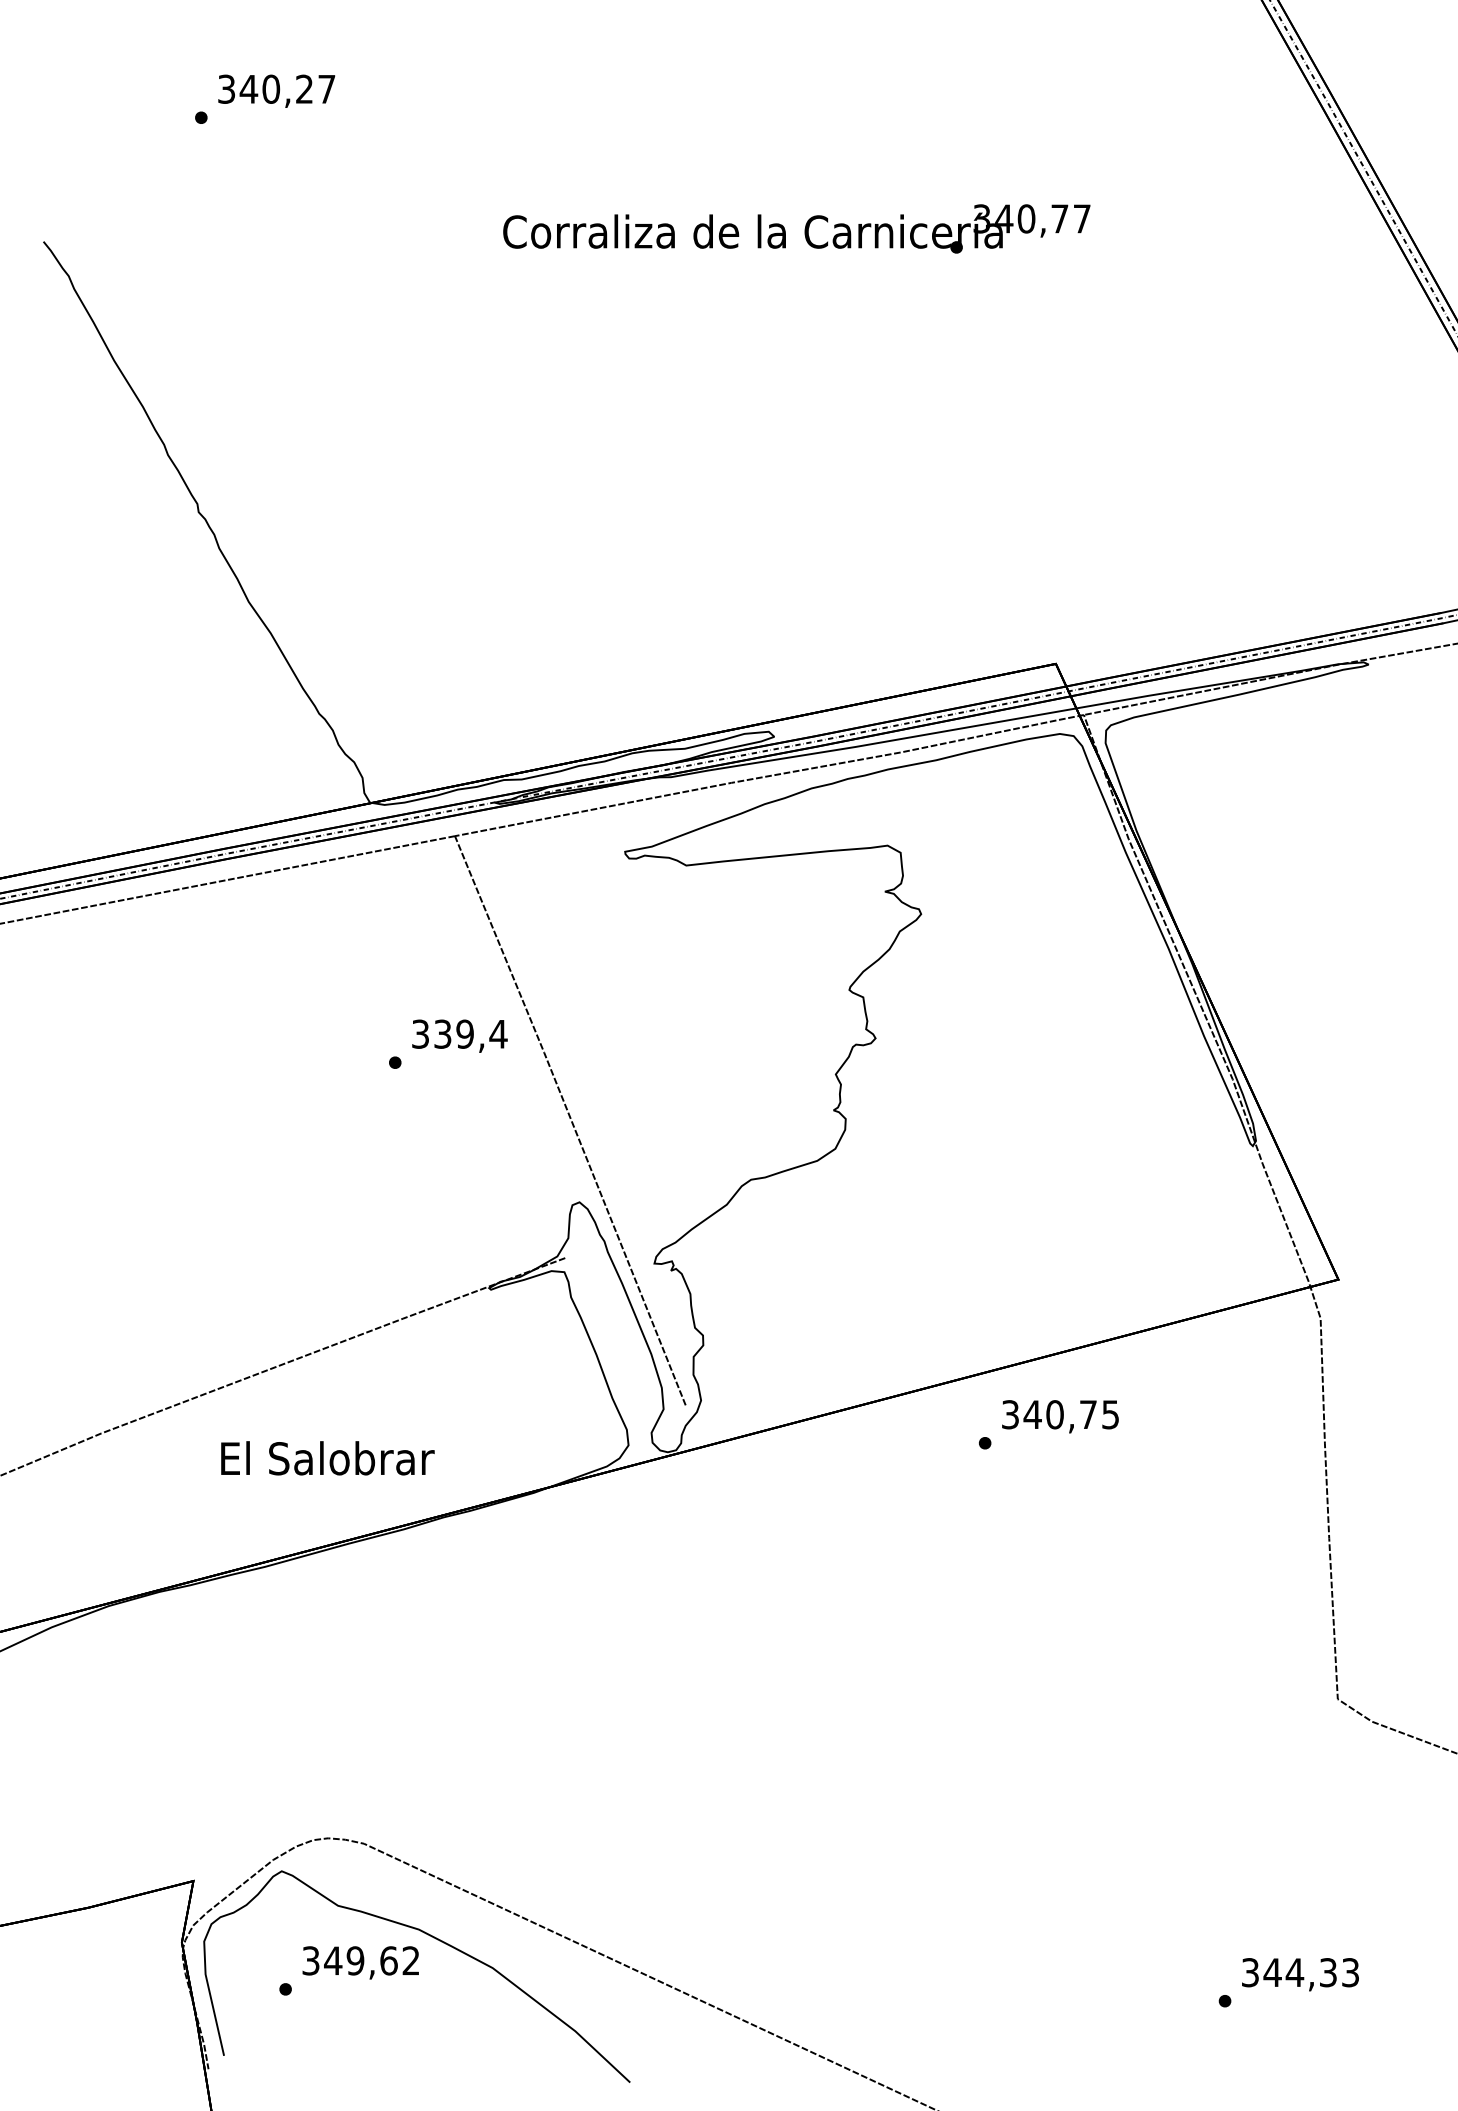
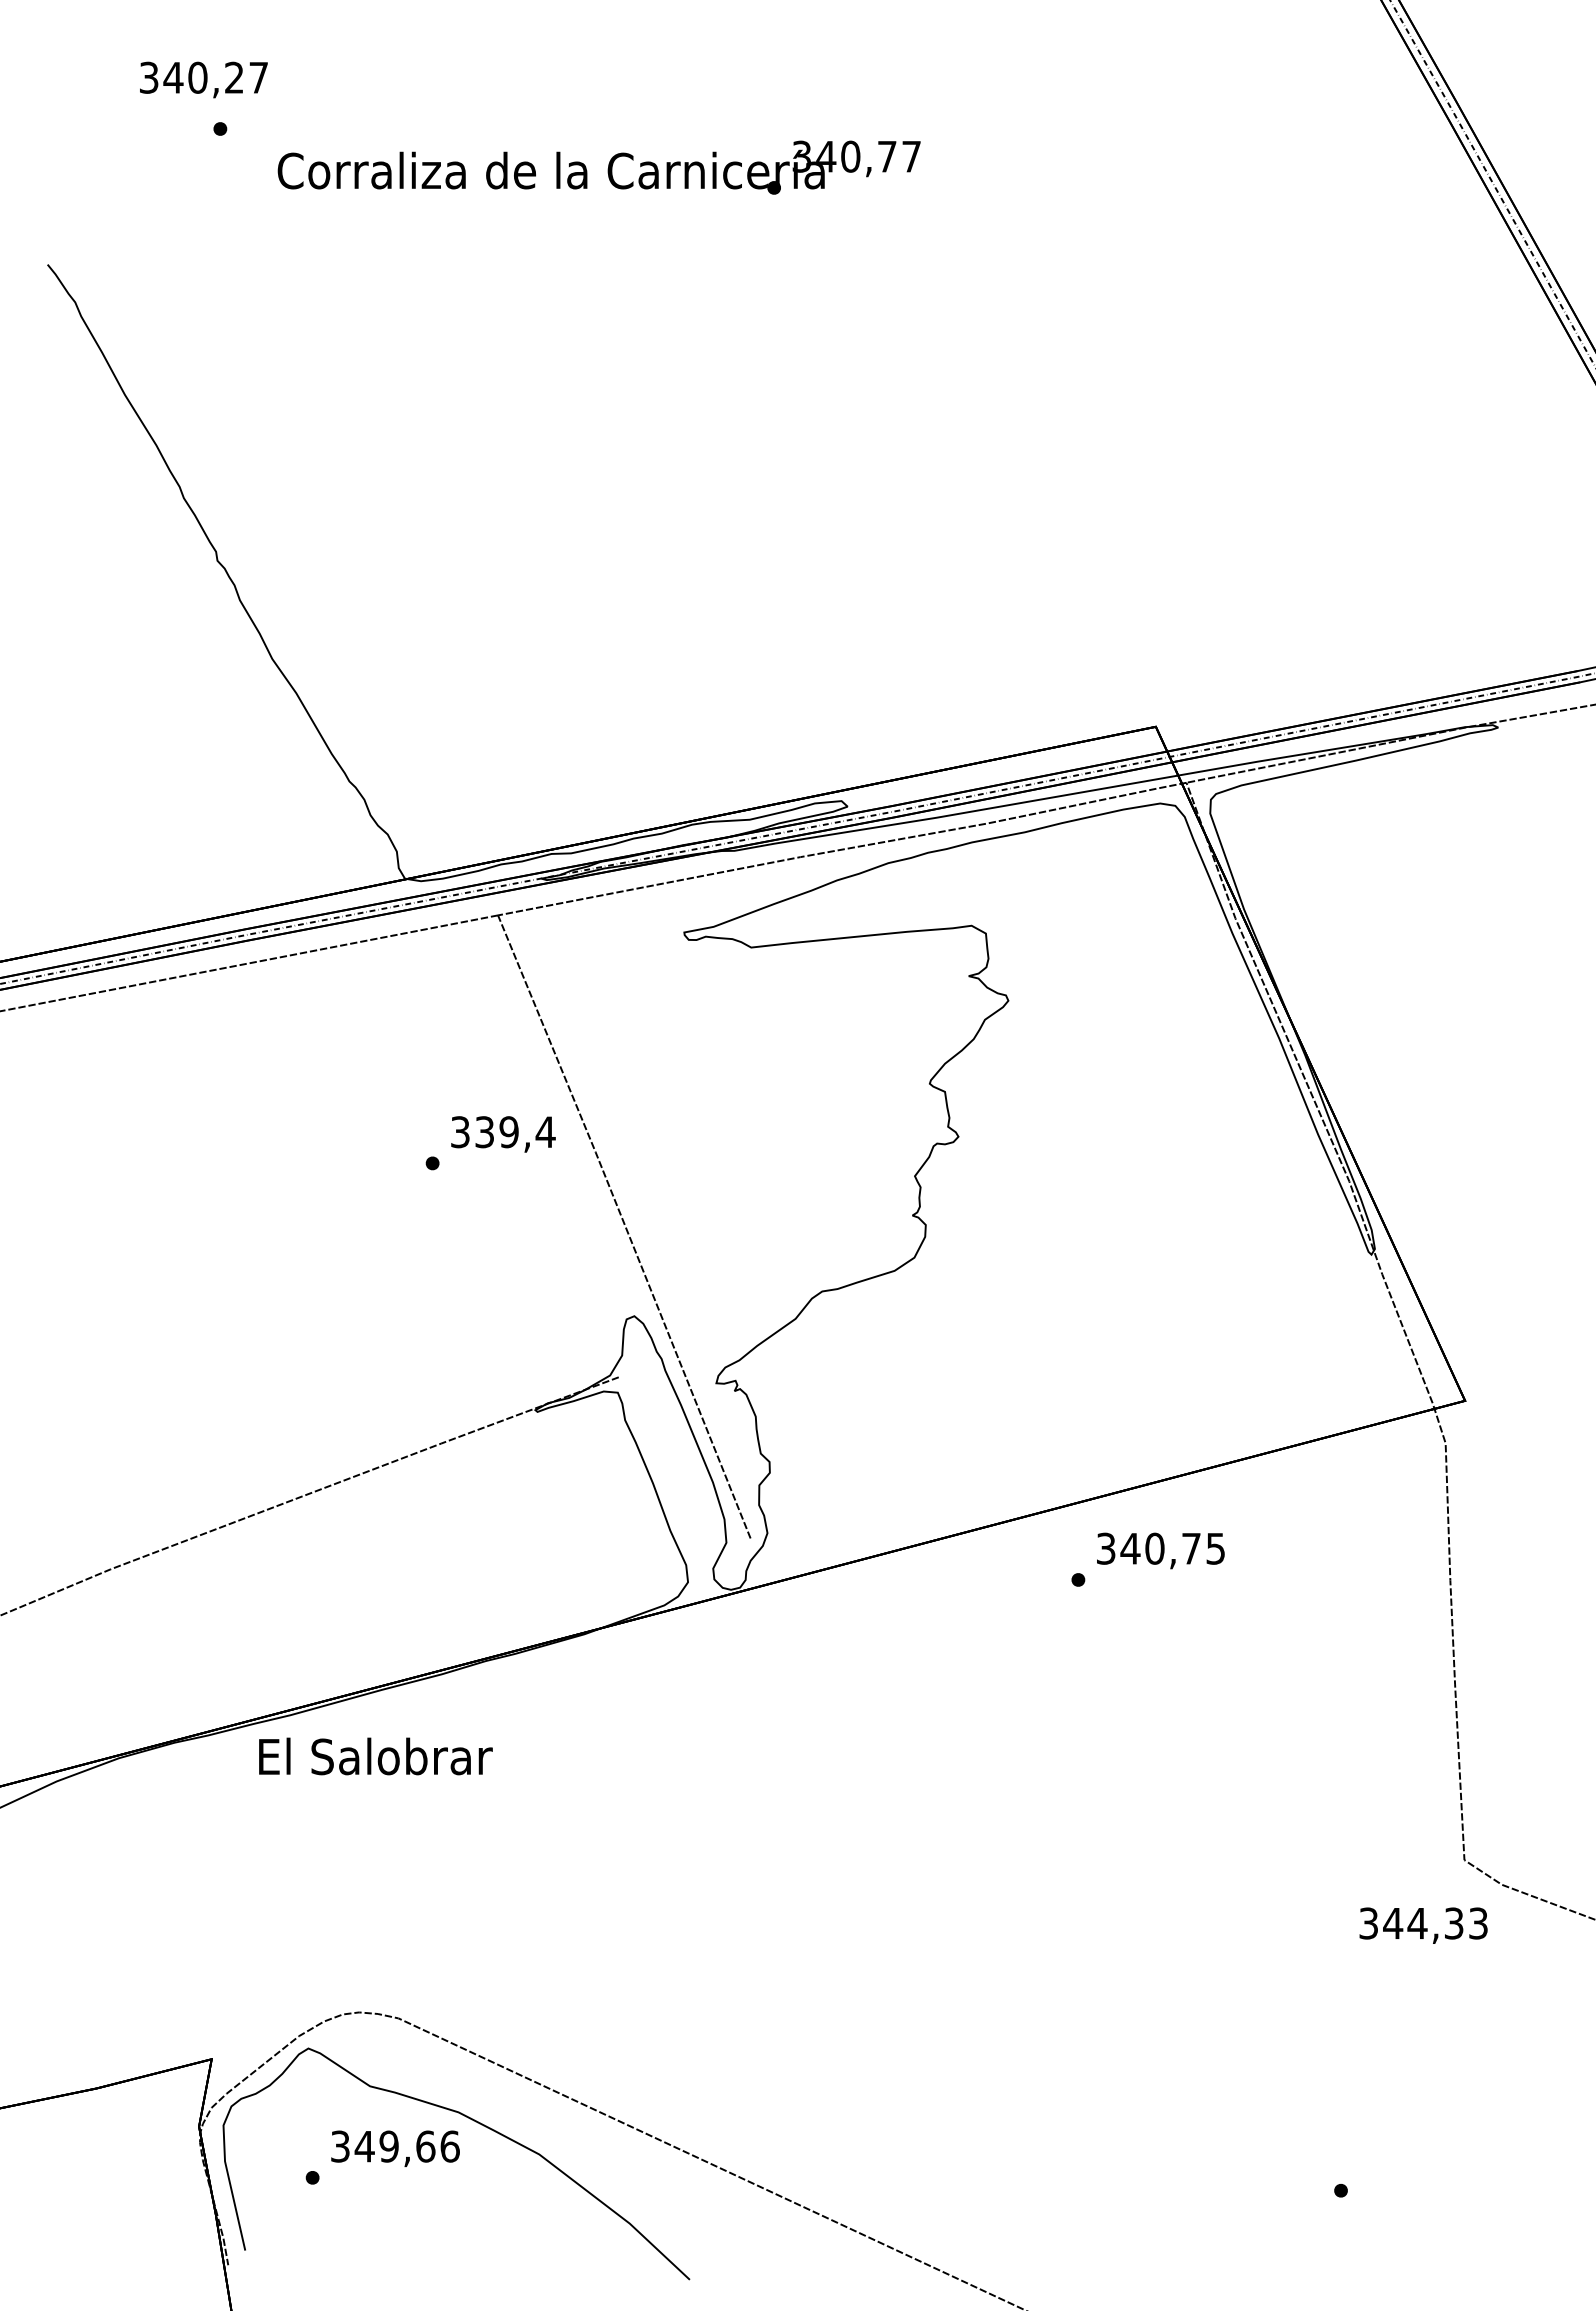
text: (276, 90) -> (203, 79), moved
text: (796, 228) -> (598, 167), moved
text: (327, 1458) -> (375, 1756), moved
text: (410, 1960) -> (449, 2146), 349,62 -> 349,66
text: (1300, 1974) -> (1423, 1925), moved

